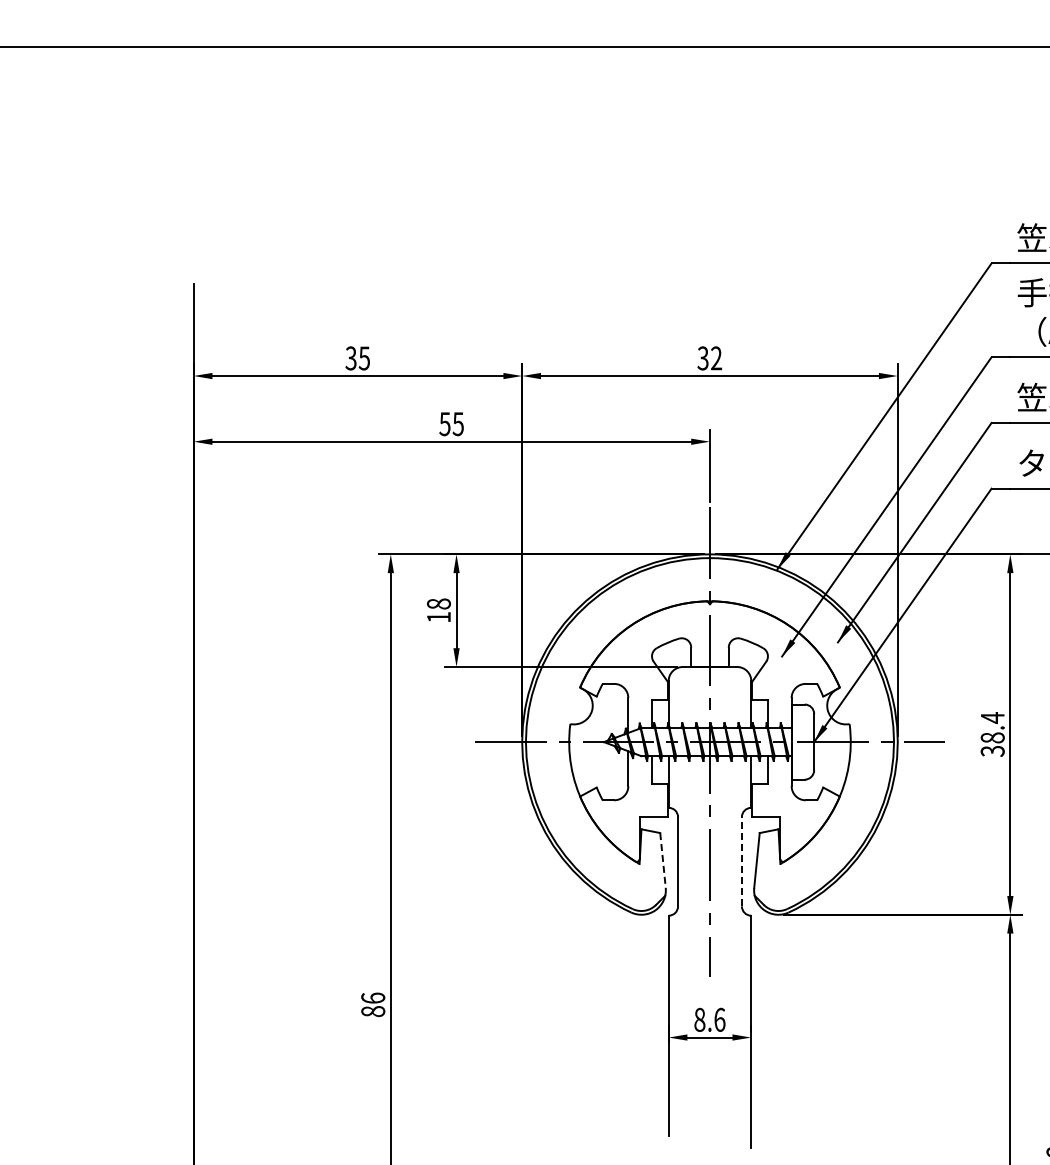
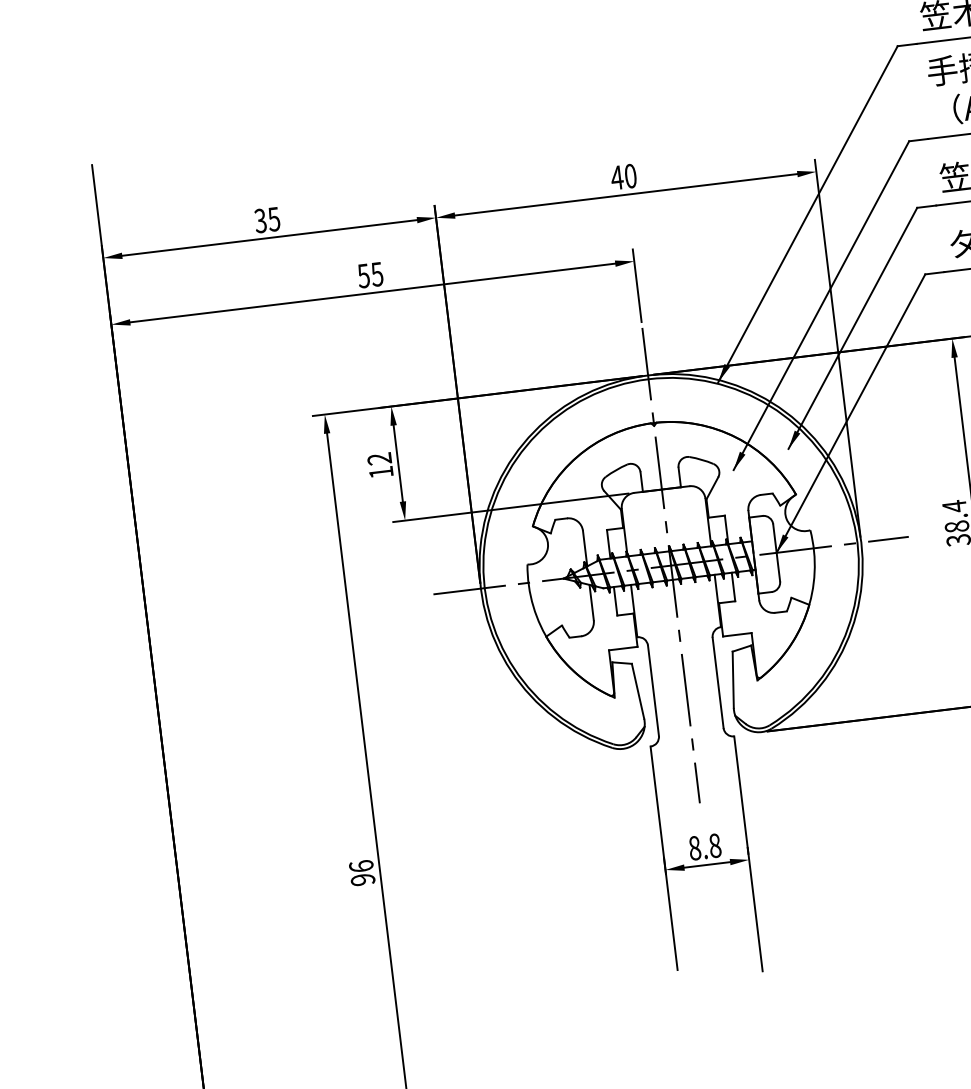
text: (709, 358) -> (623, 177), 32 -> 40
text: (438, 603) -> (379, 458), 18 -> 12
line: (662, 860) -> (637, 691), dashed -> solid
line: (741, 861) -> (717, 682), dashed -> solid
text: (373, 1011) -> (363, 879), 86 -> 96
text: (719, 1019) -> (714, 845), 8.6 -> 8.8

